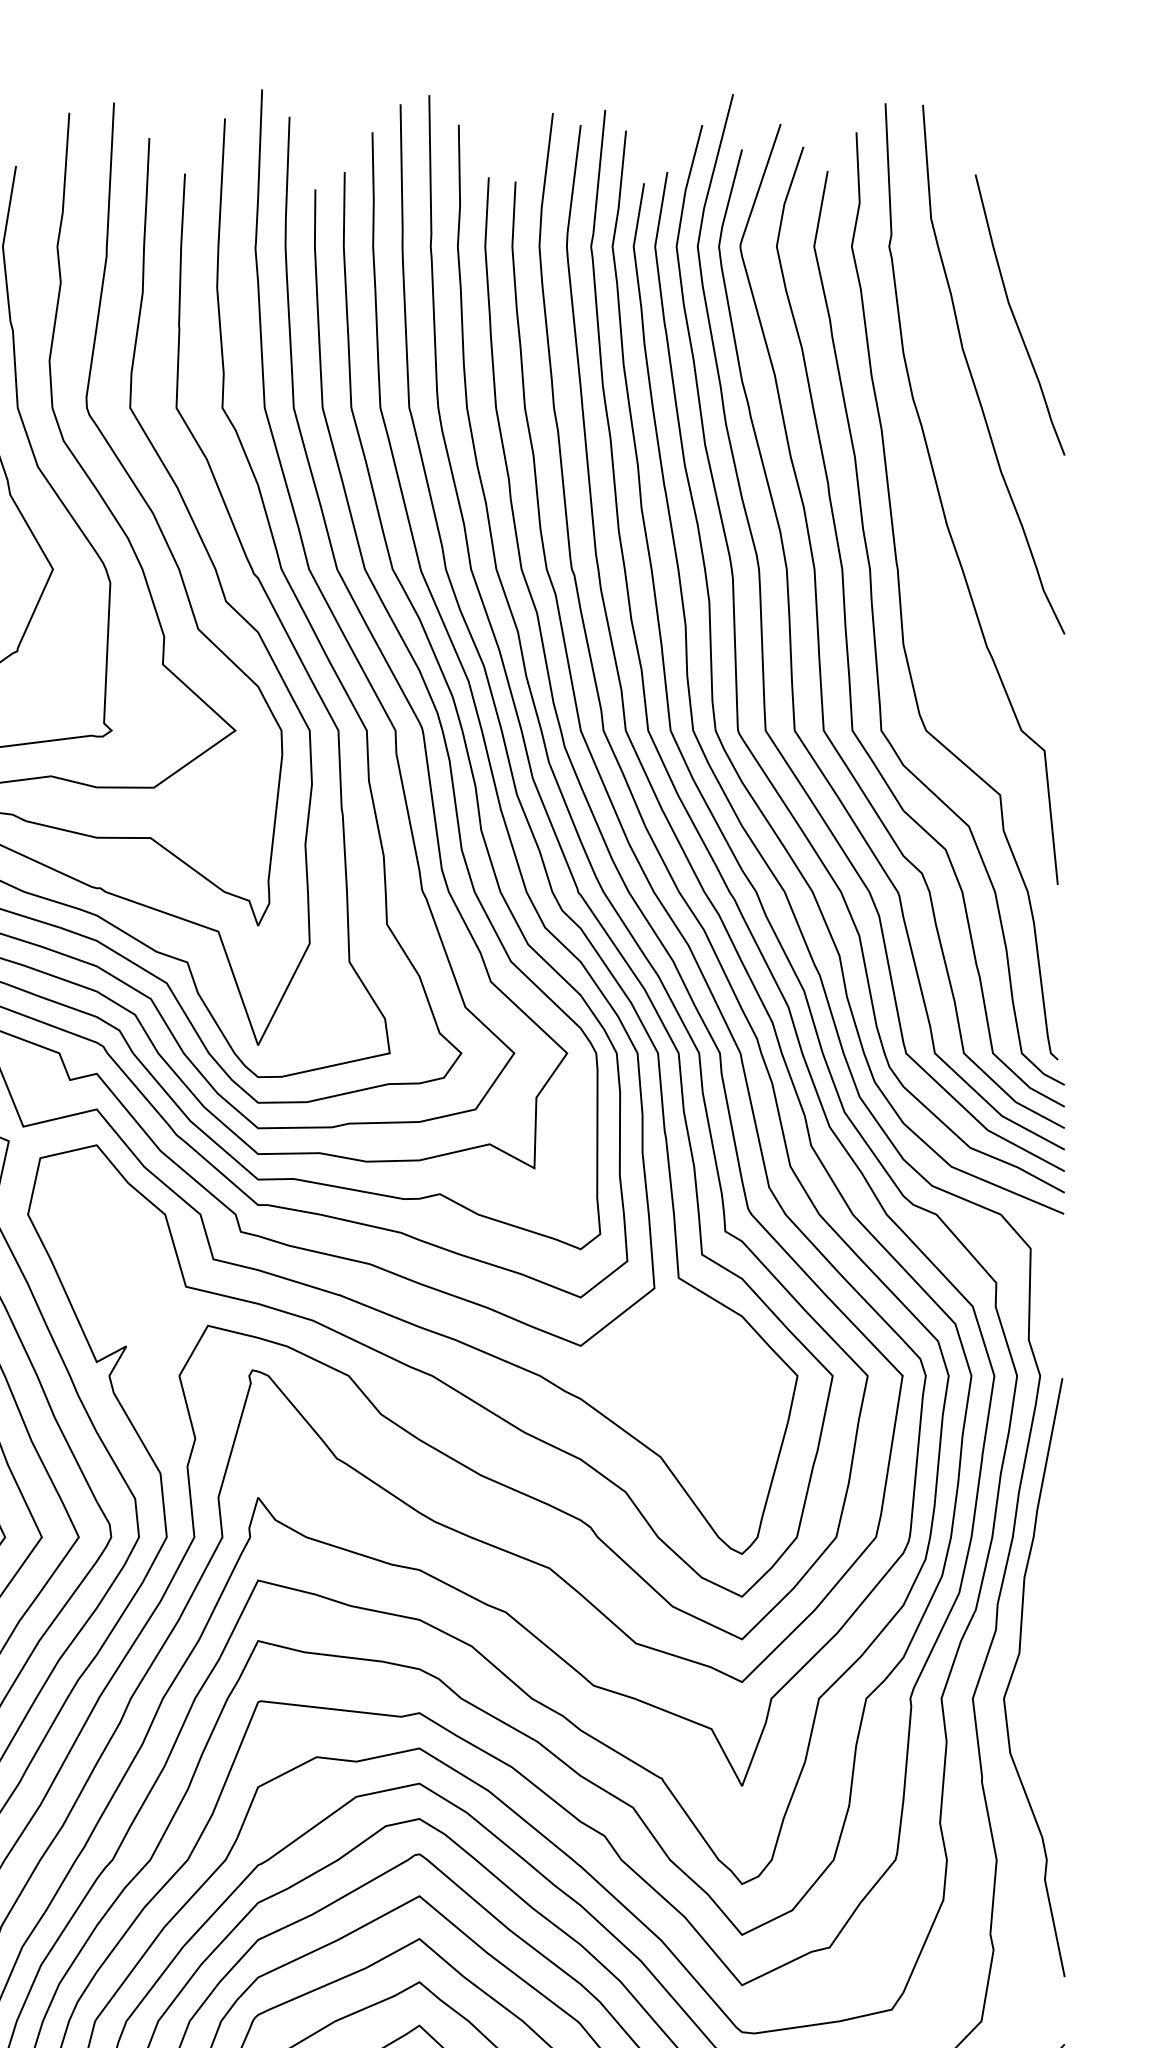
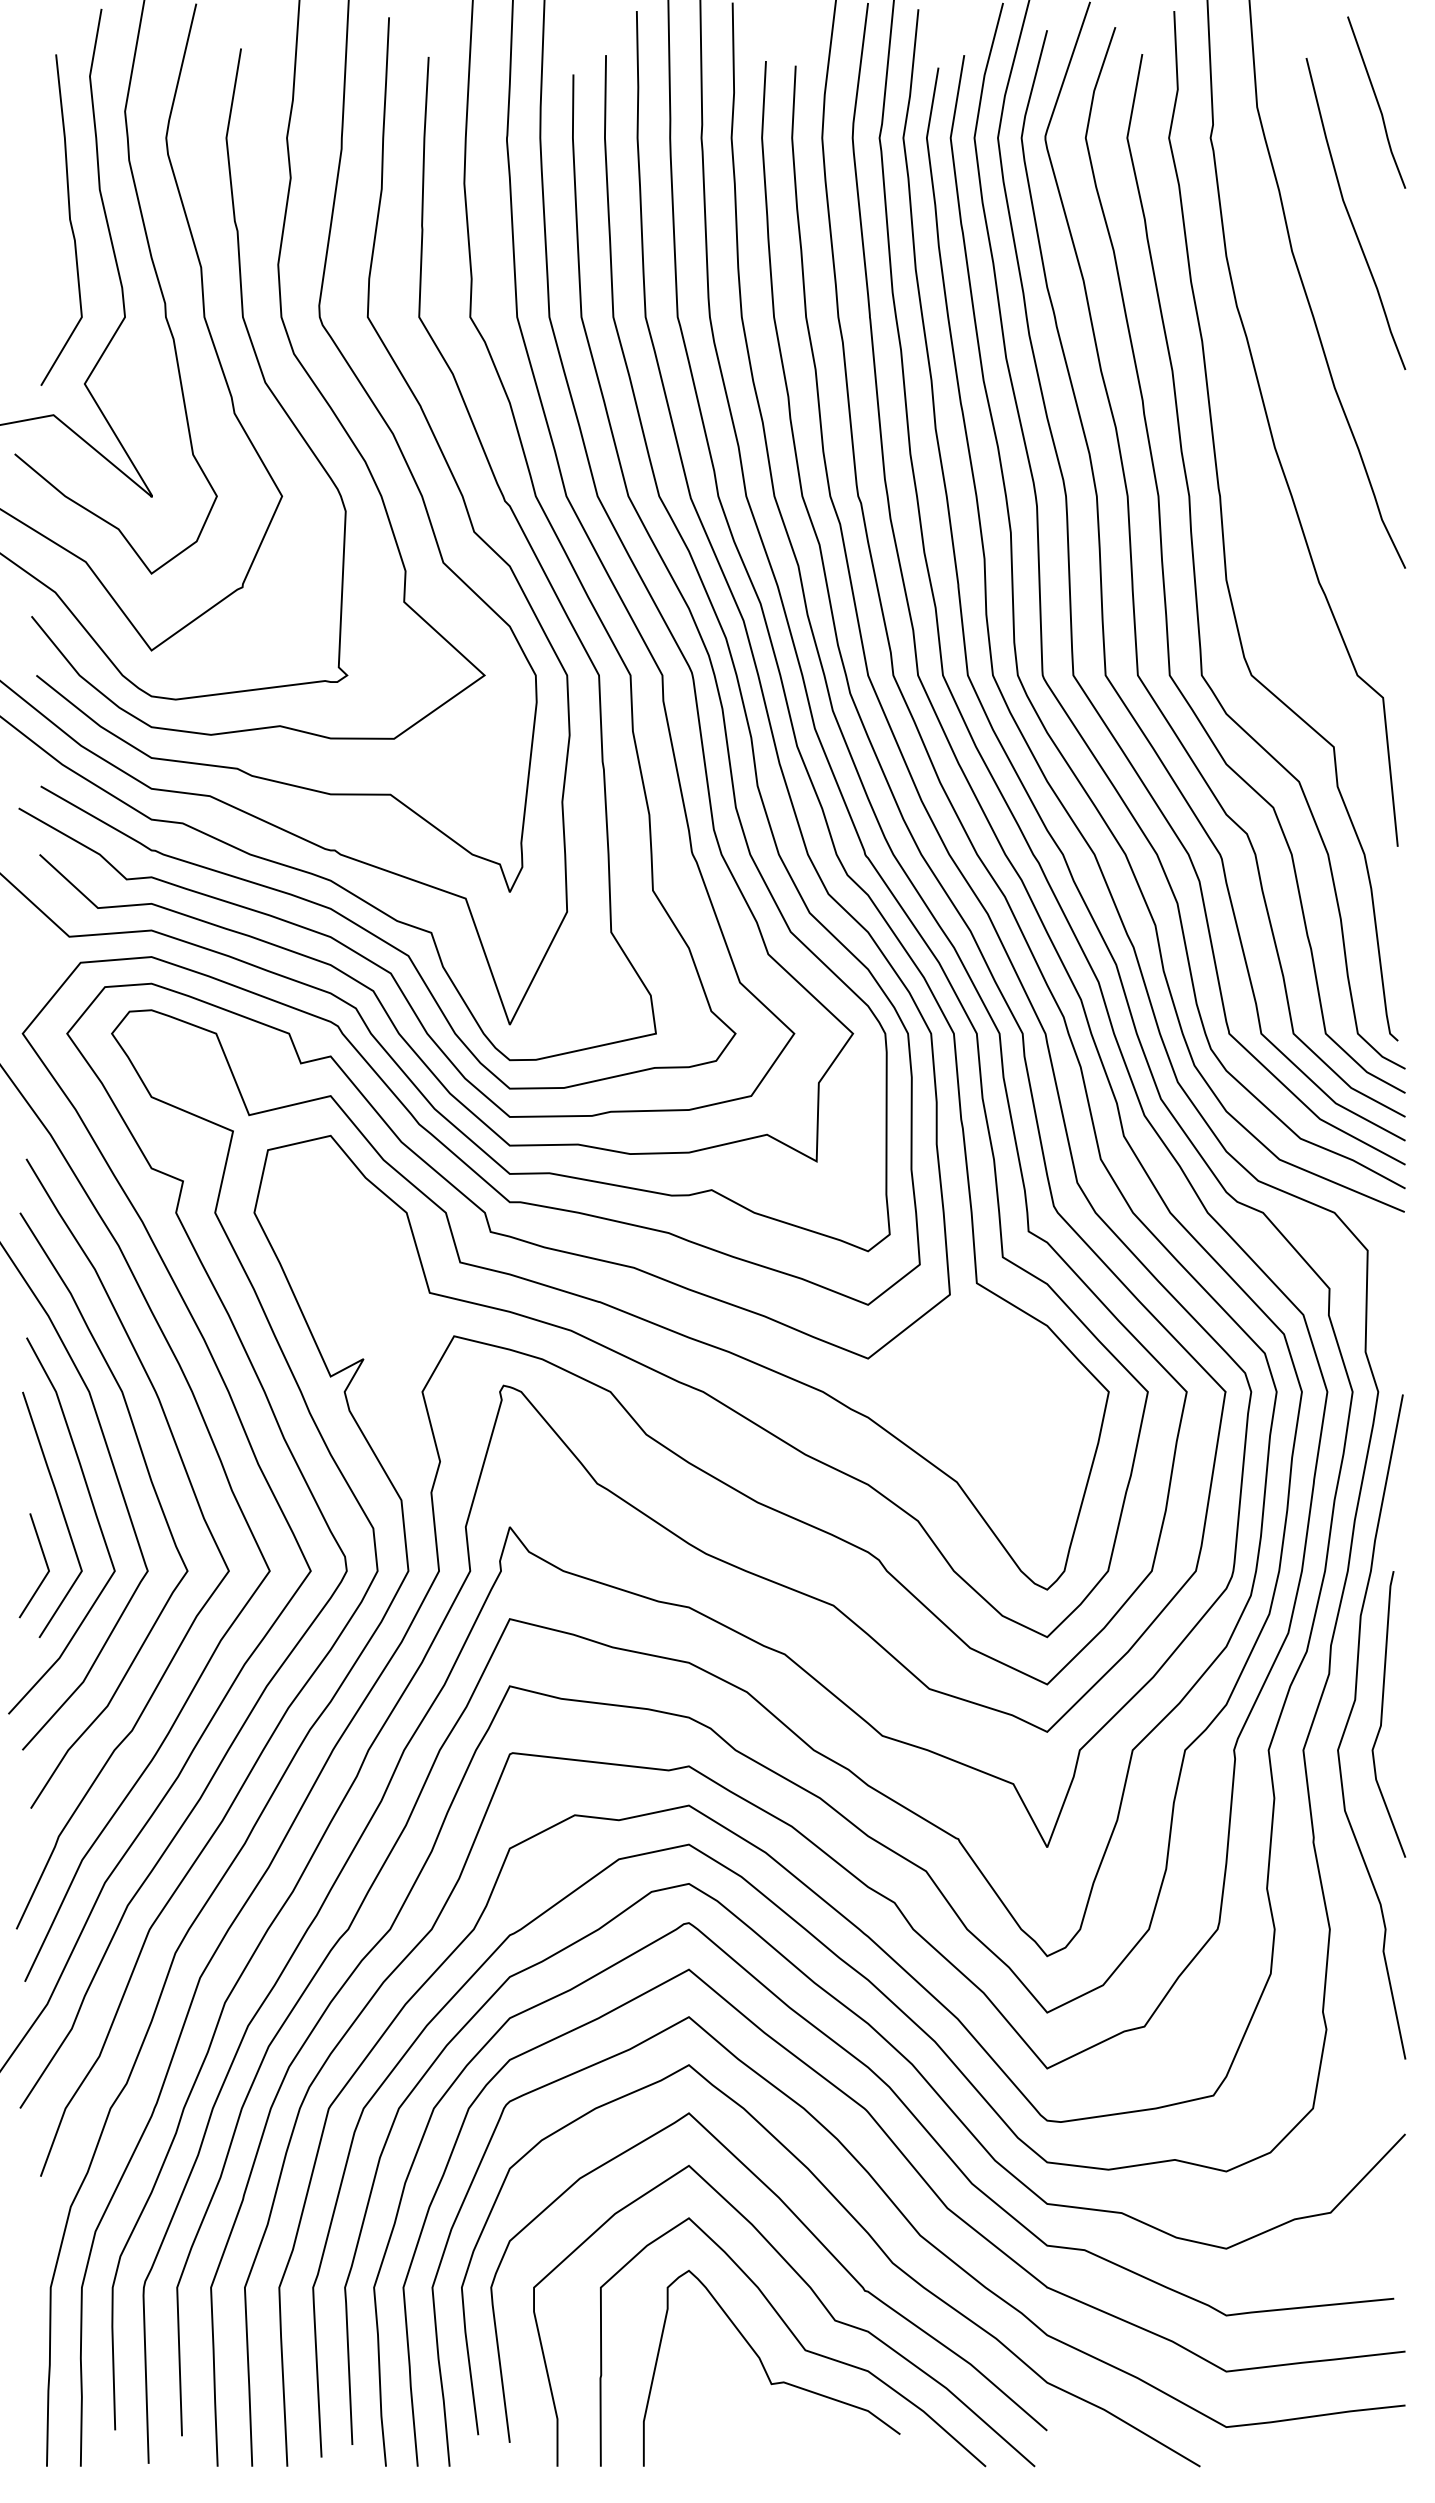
line: (1038, 214) -> (1376, 102), added
curve: (1044, 1666) -> (1382, 1714), added

